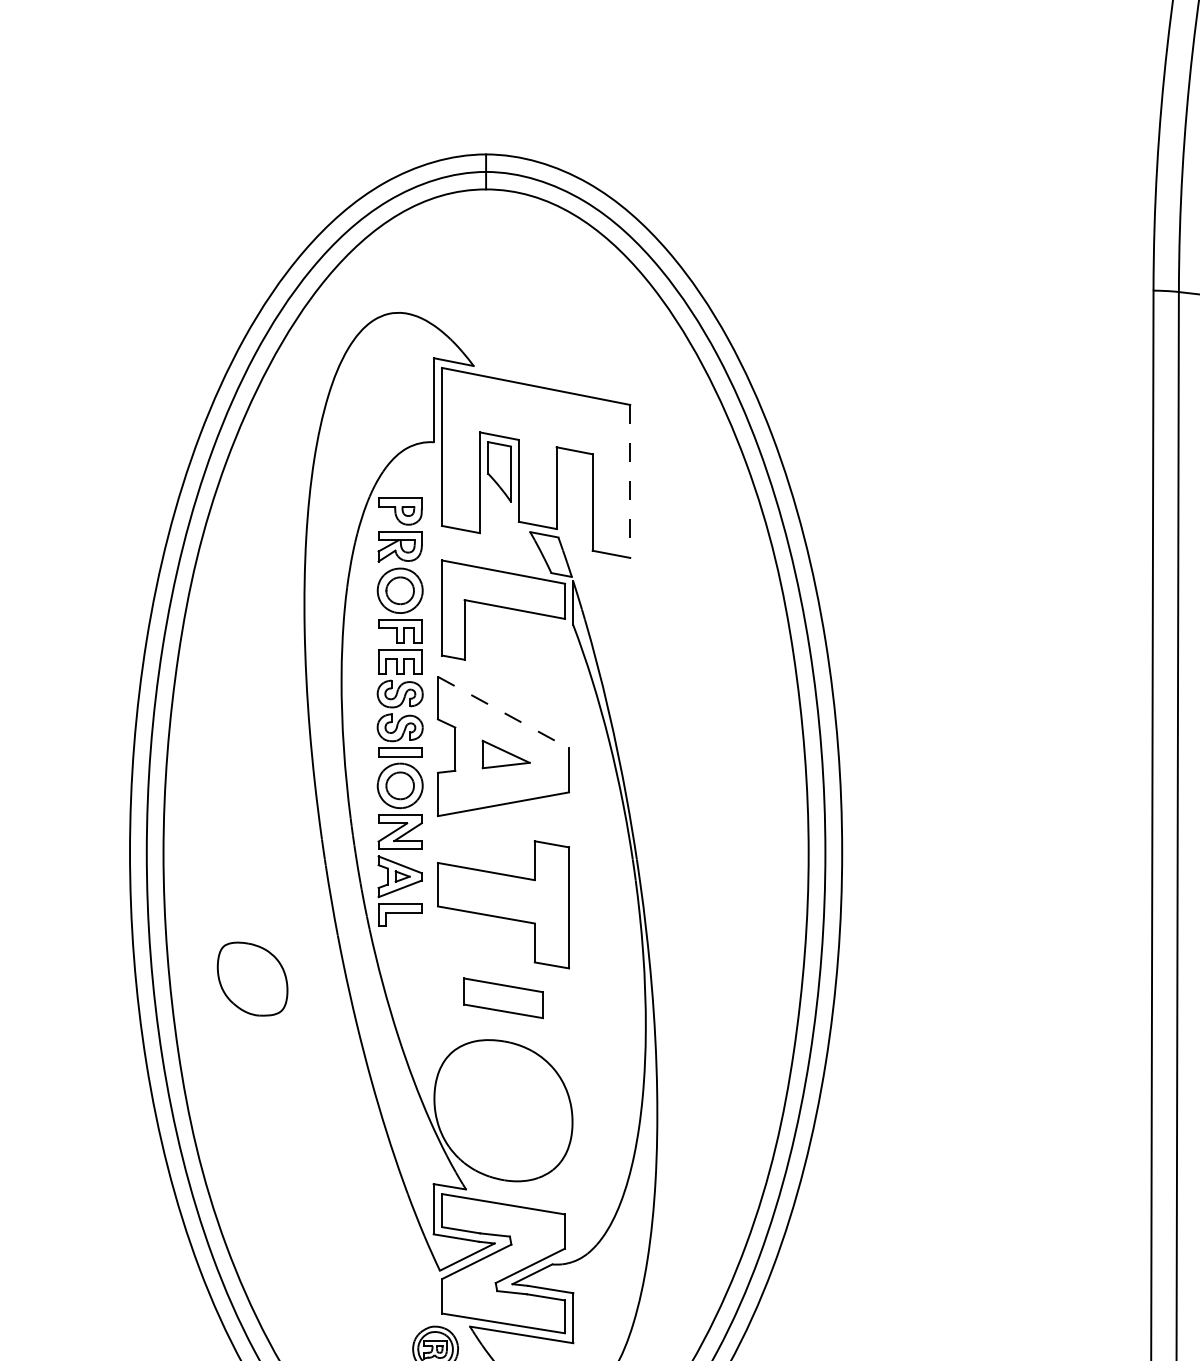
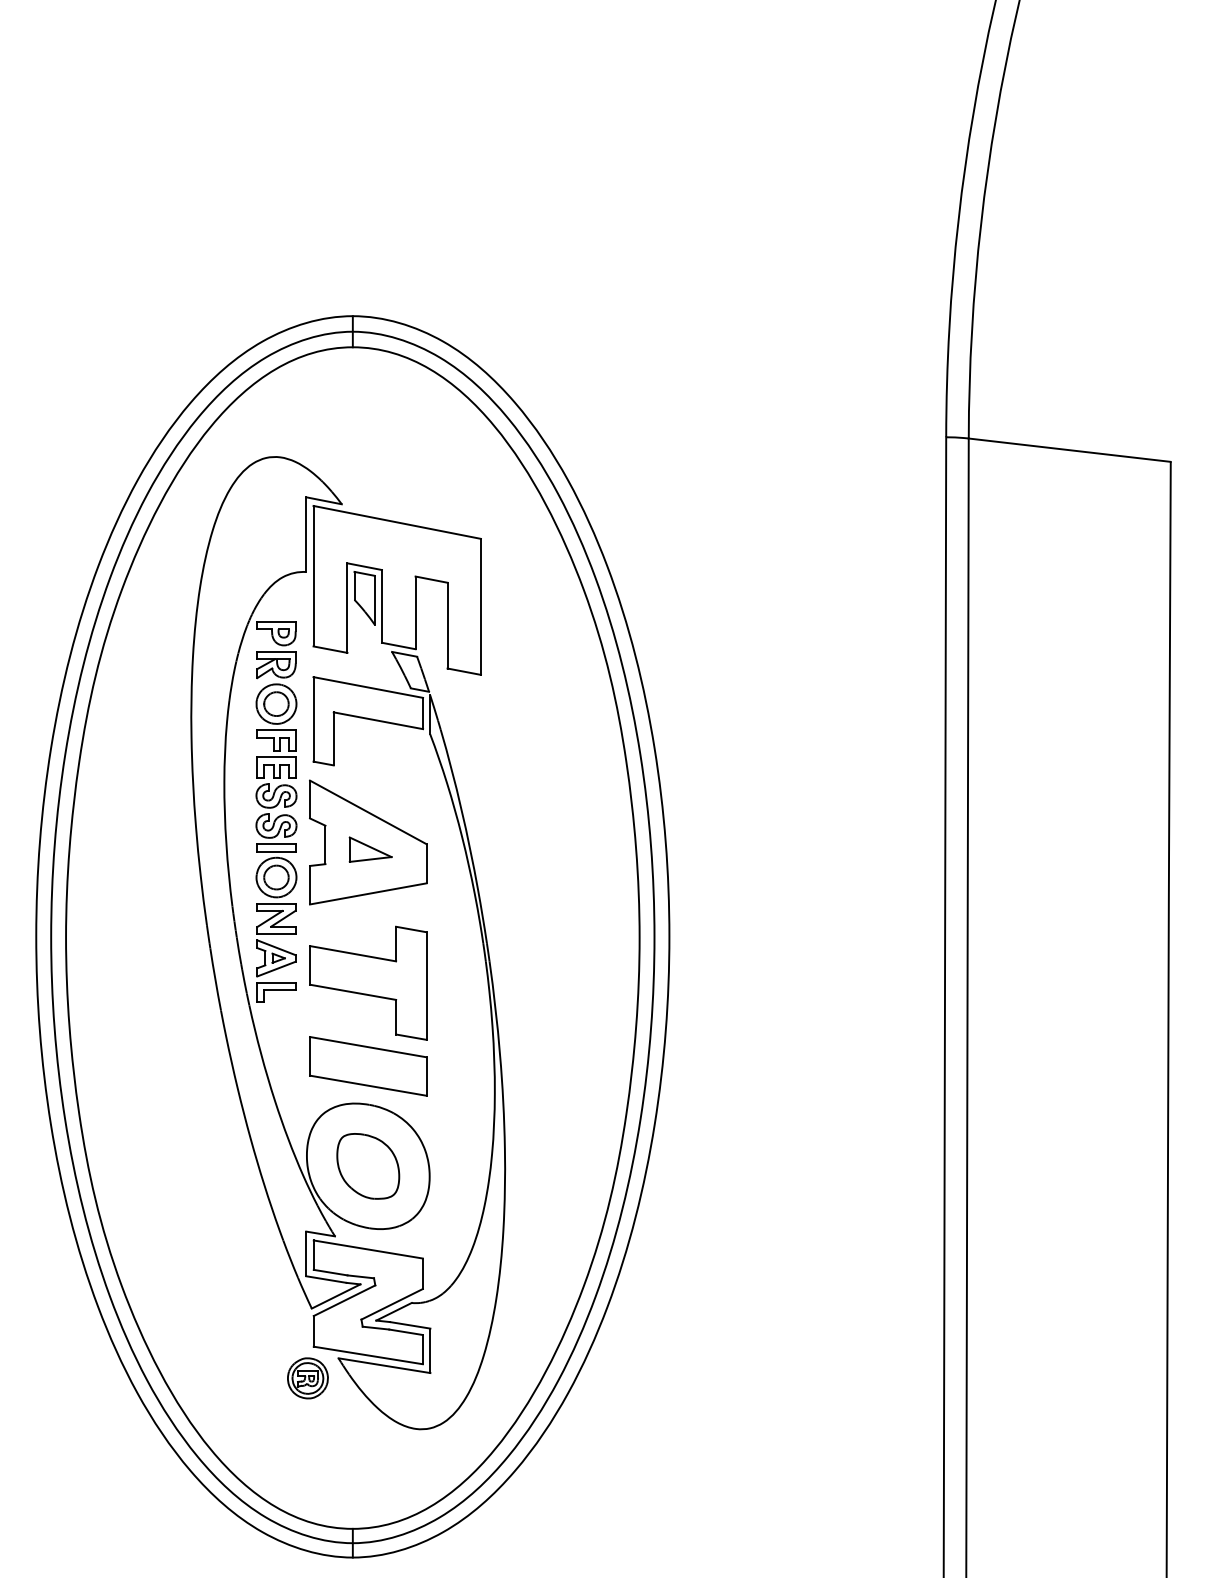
line: (629, 482) -> (480, 607), dashed -> solid
line: (503, 712) -> (368, 812), dashed -> solid
part: (252, 979) -> (368, 1166), moved
part: (503, 998) -> (368, 1066), size x1.67

